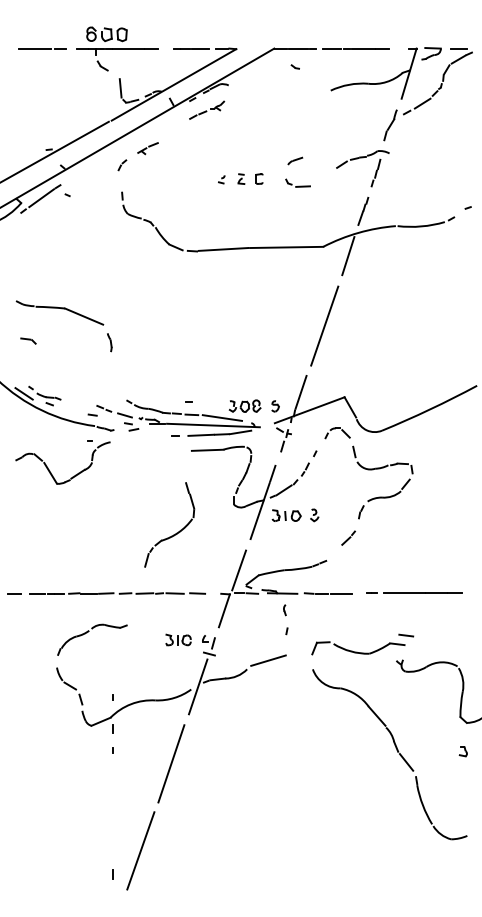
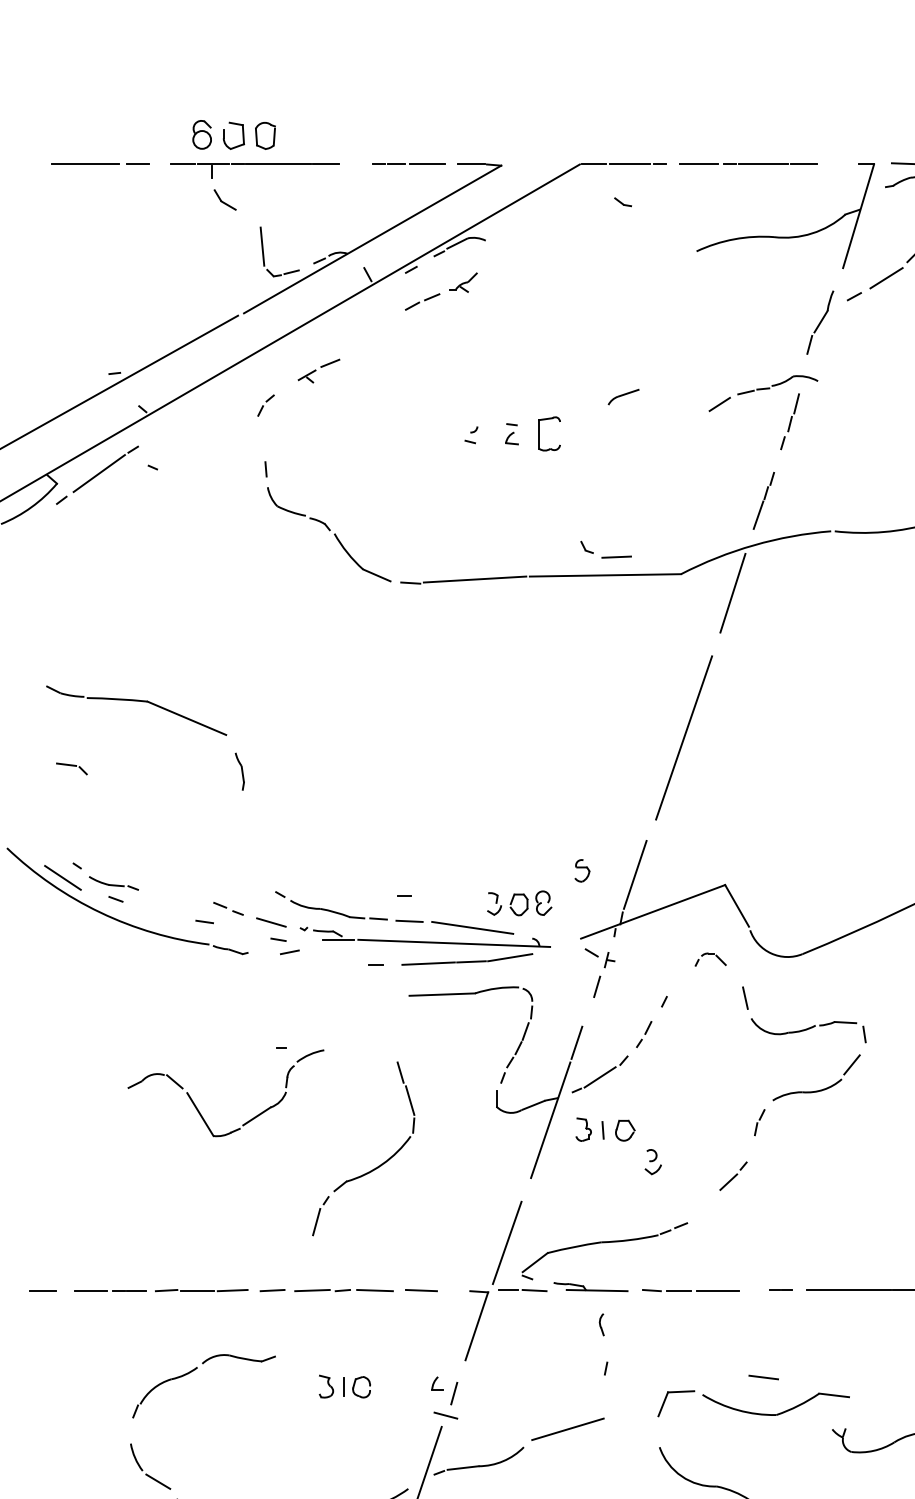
part: (259, 178) -> (549, 432), size x1.6
part: (297, 182) -> (605, 548), moved
part: (275, 406) -> (582, 871), moved
part: (337, 433) -> (710, 959), size x0.6
part: (49, 469) -> (198, 1106), moved
part: (314, 515) -> (652, 1162), moved
line: (406, 635) -> (764, 1377), moved
part: (178, 639) -> (344, 1385), moved

